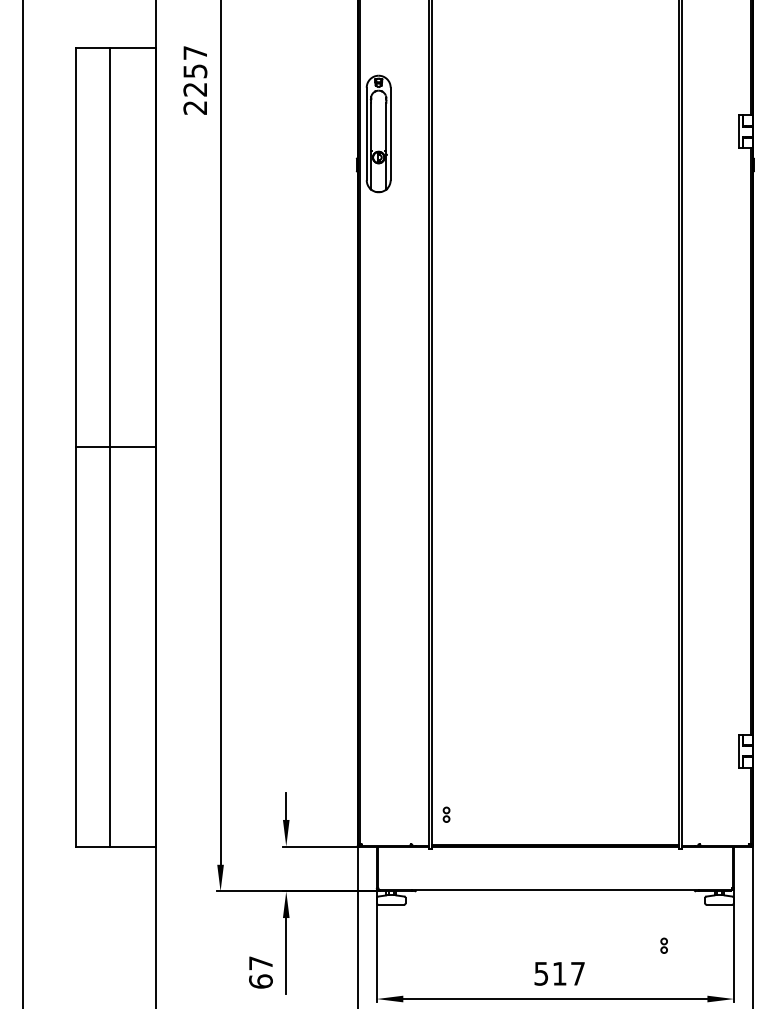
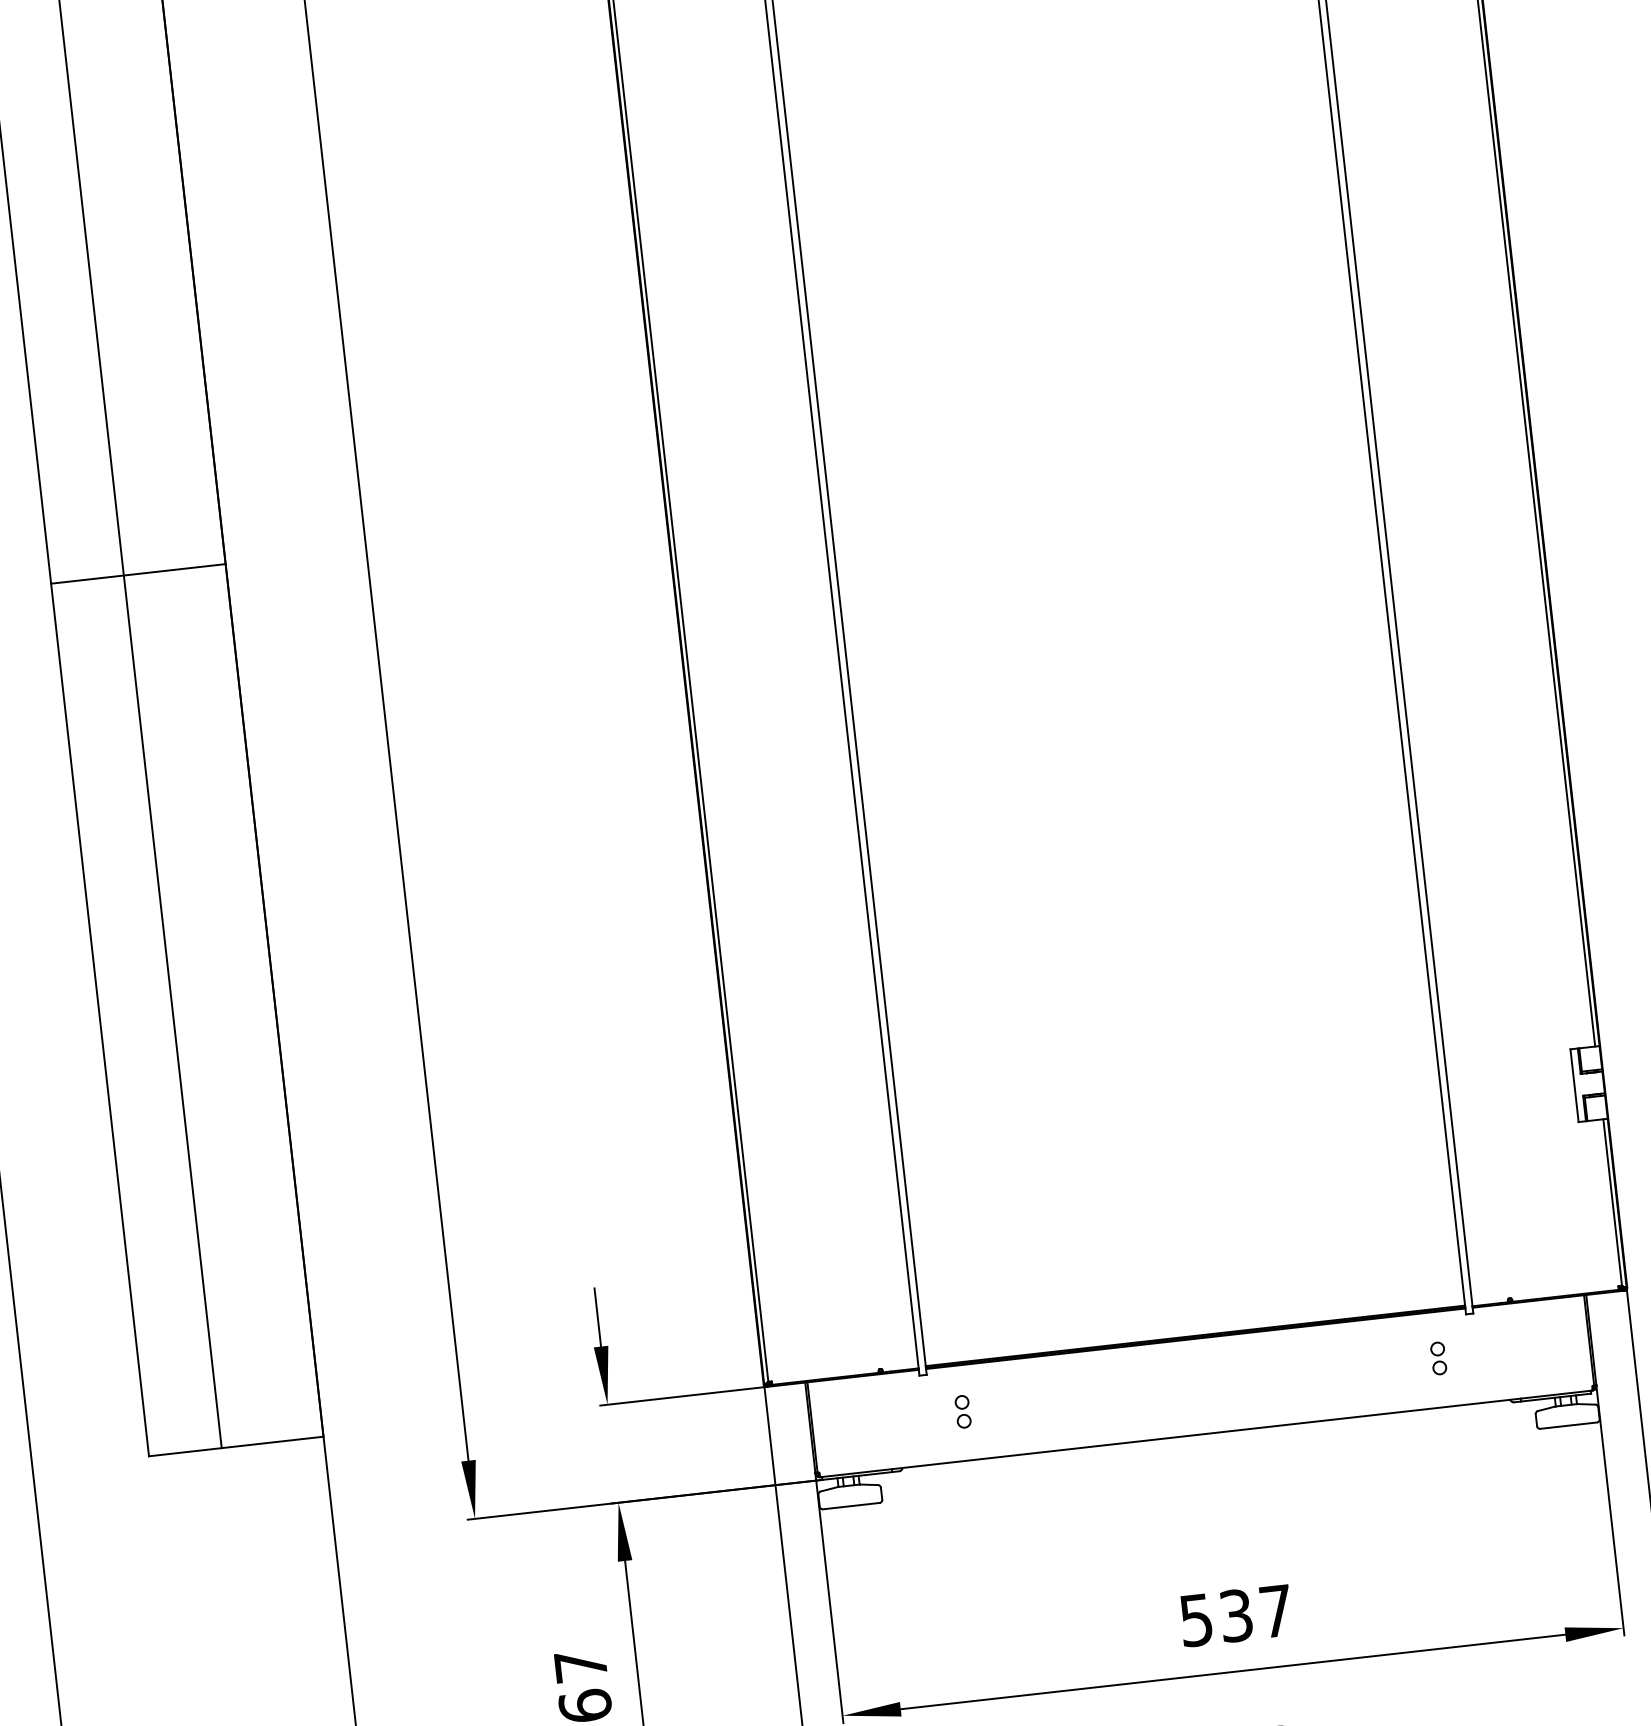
part: (446, 814) -> (962, 1411), moved
part: (663, 945) -> (1437, 1357), moved
text: (559, 973) -> (1235, 1615), 517 -> 537

